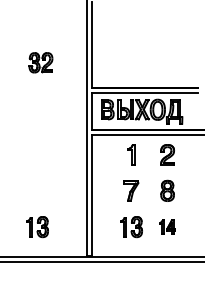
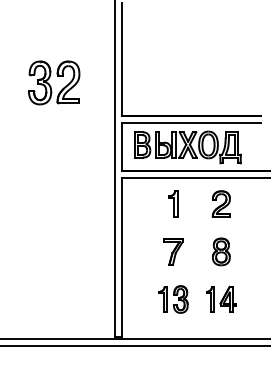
part: (41, 62) -> (54, 82), size x1.67
part: (167, 226) -> (221, 298), size x1.43
part: (37, 227) -> (49, 299), removed

